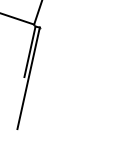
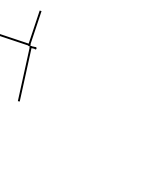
line: (28, 78) -> (23, 101), removed

